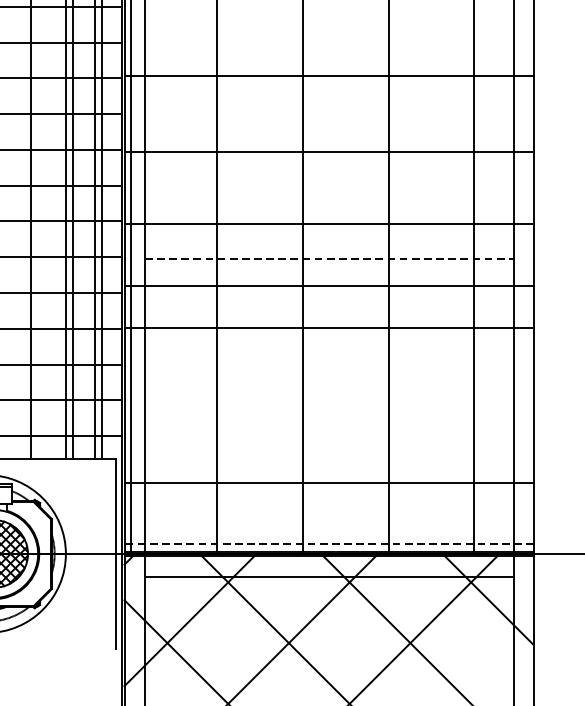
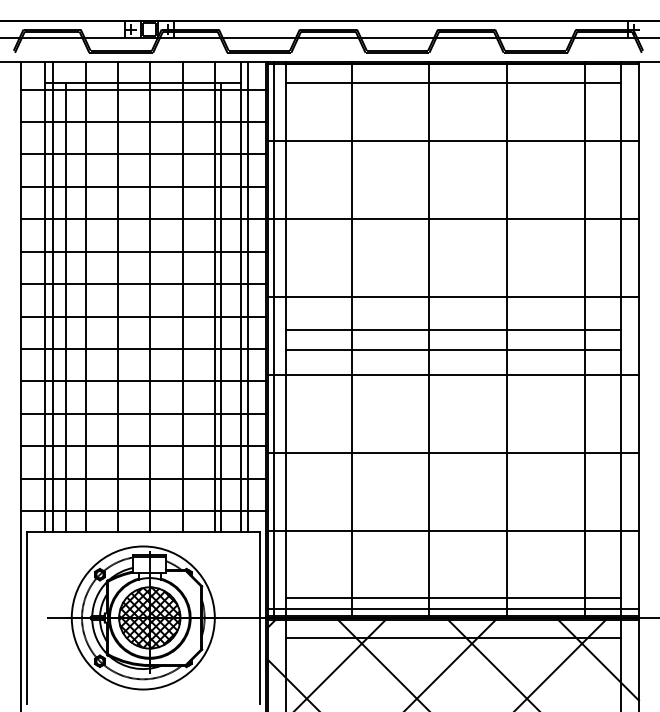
line: (329, 75) -> (453, 141), moved
line: (329, 151) -> (453, 219), moved
line: (329, 224) -> (453, 297), moved
line: (329, 235) -> (453, 329), added
line: (329, 258) -> (453, 350), dashed -> solid
line: (329, 327) -> (453, 452), moved
line: (329, 482) -> (453, 530), moved
line: (329, 531) -> (453, 597), added
line: (329, 543) -> (453, 608), dashed -> solid

